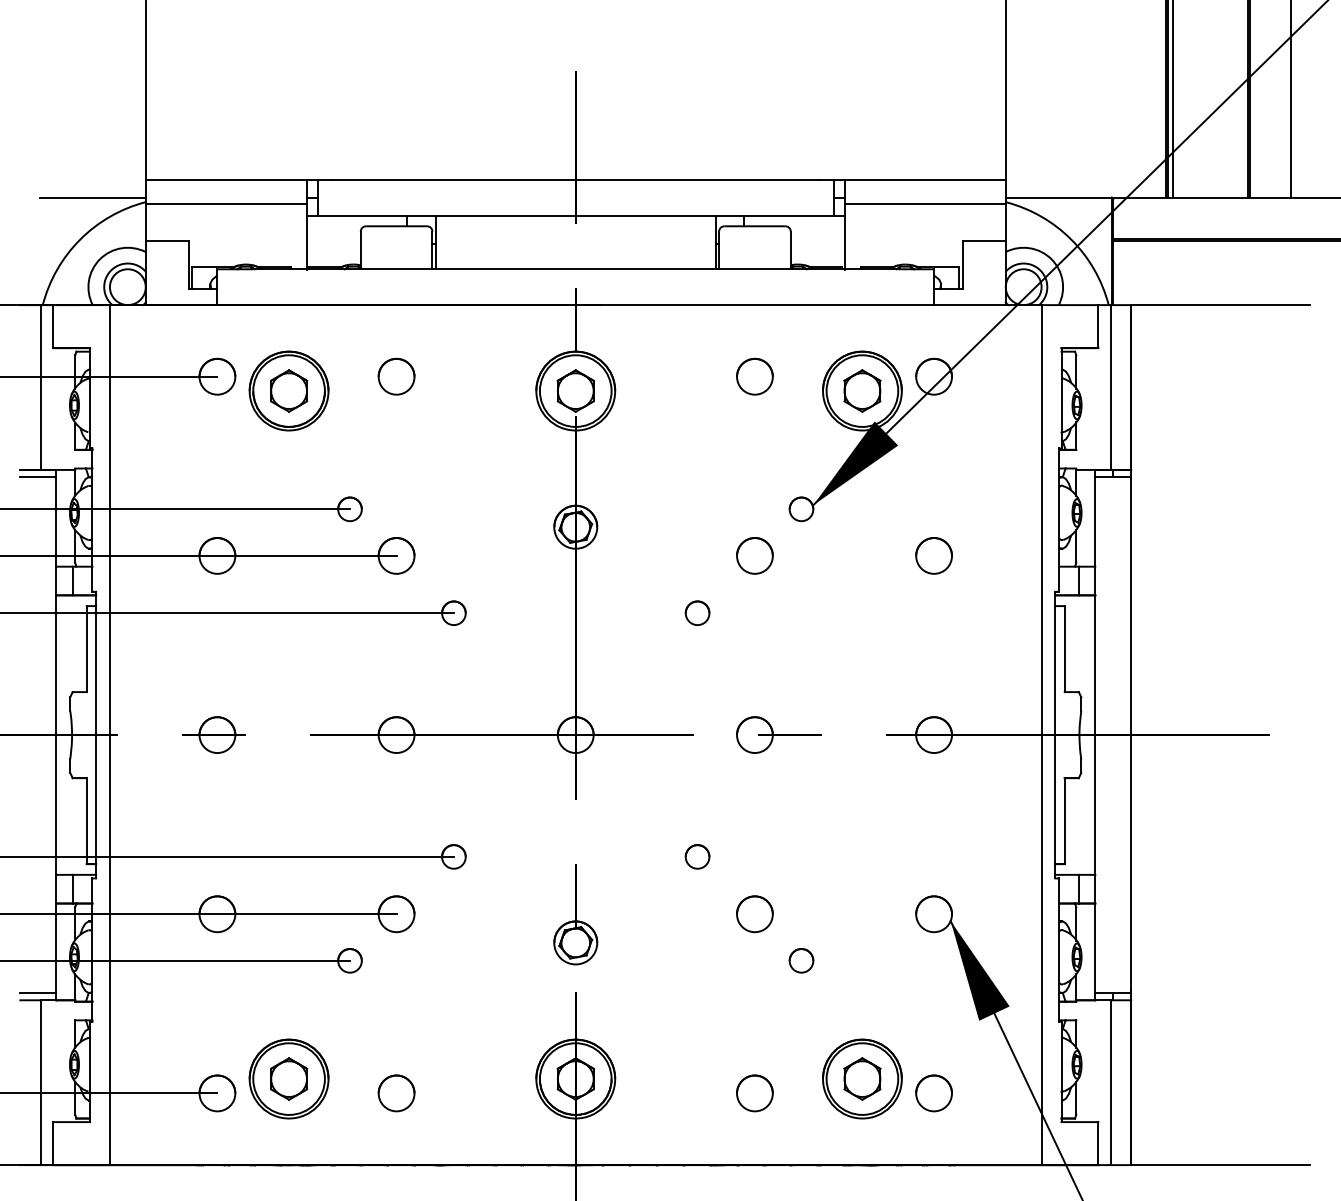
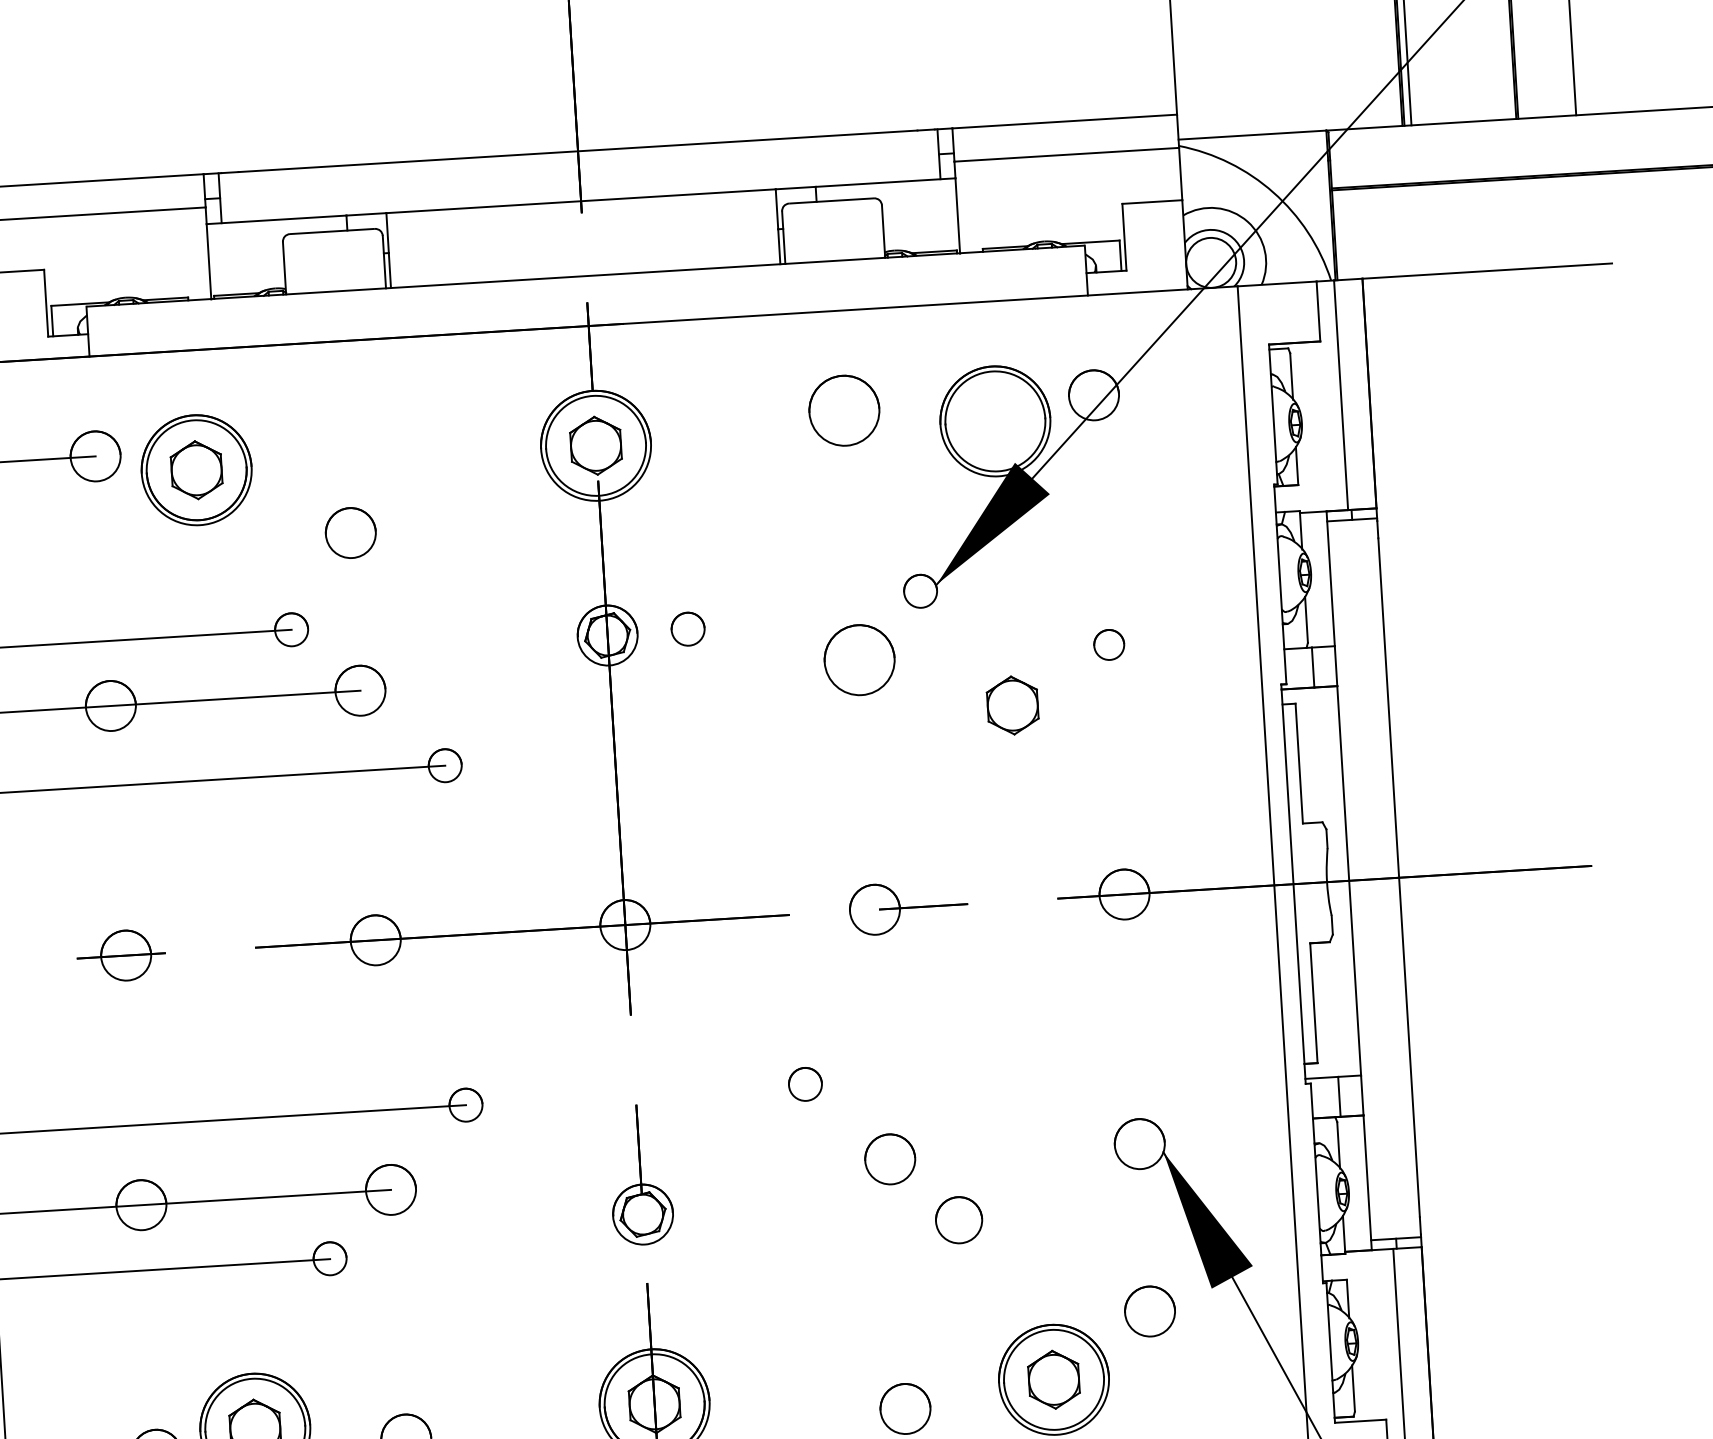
part: (396, 376) -> (350, 532), moved
part: (754, 376) -> (843, 410), size x1.4
part: (862, 390) -> (1012, 704), moved
circle: (754, 555) -> (859, 659), size x1.4
circle: (933, 555) -> (1108, 644), size x0.6
part: (697, 612) -> (687, 628), moved
part: (801, 960) -> (959, 1219), size x1.4
part: (933, 1093) -> (1149, 1311), moved

